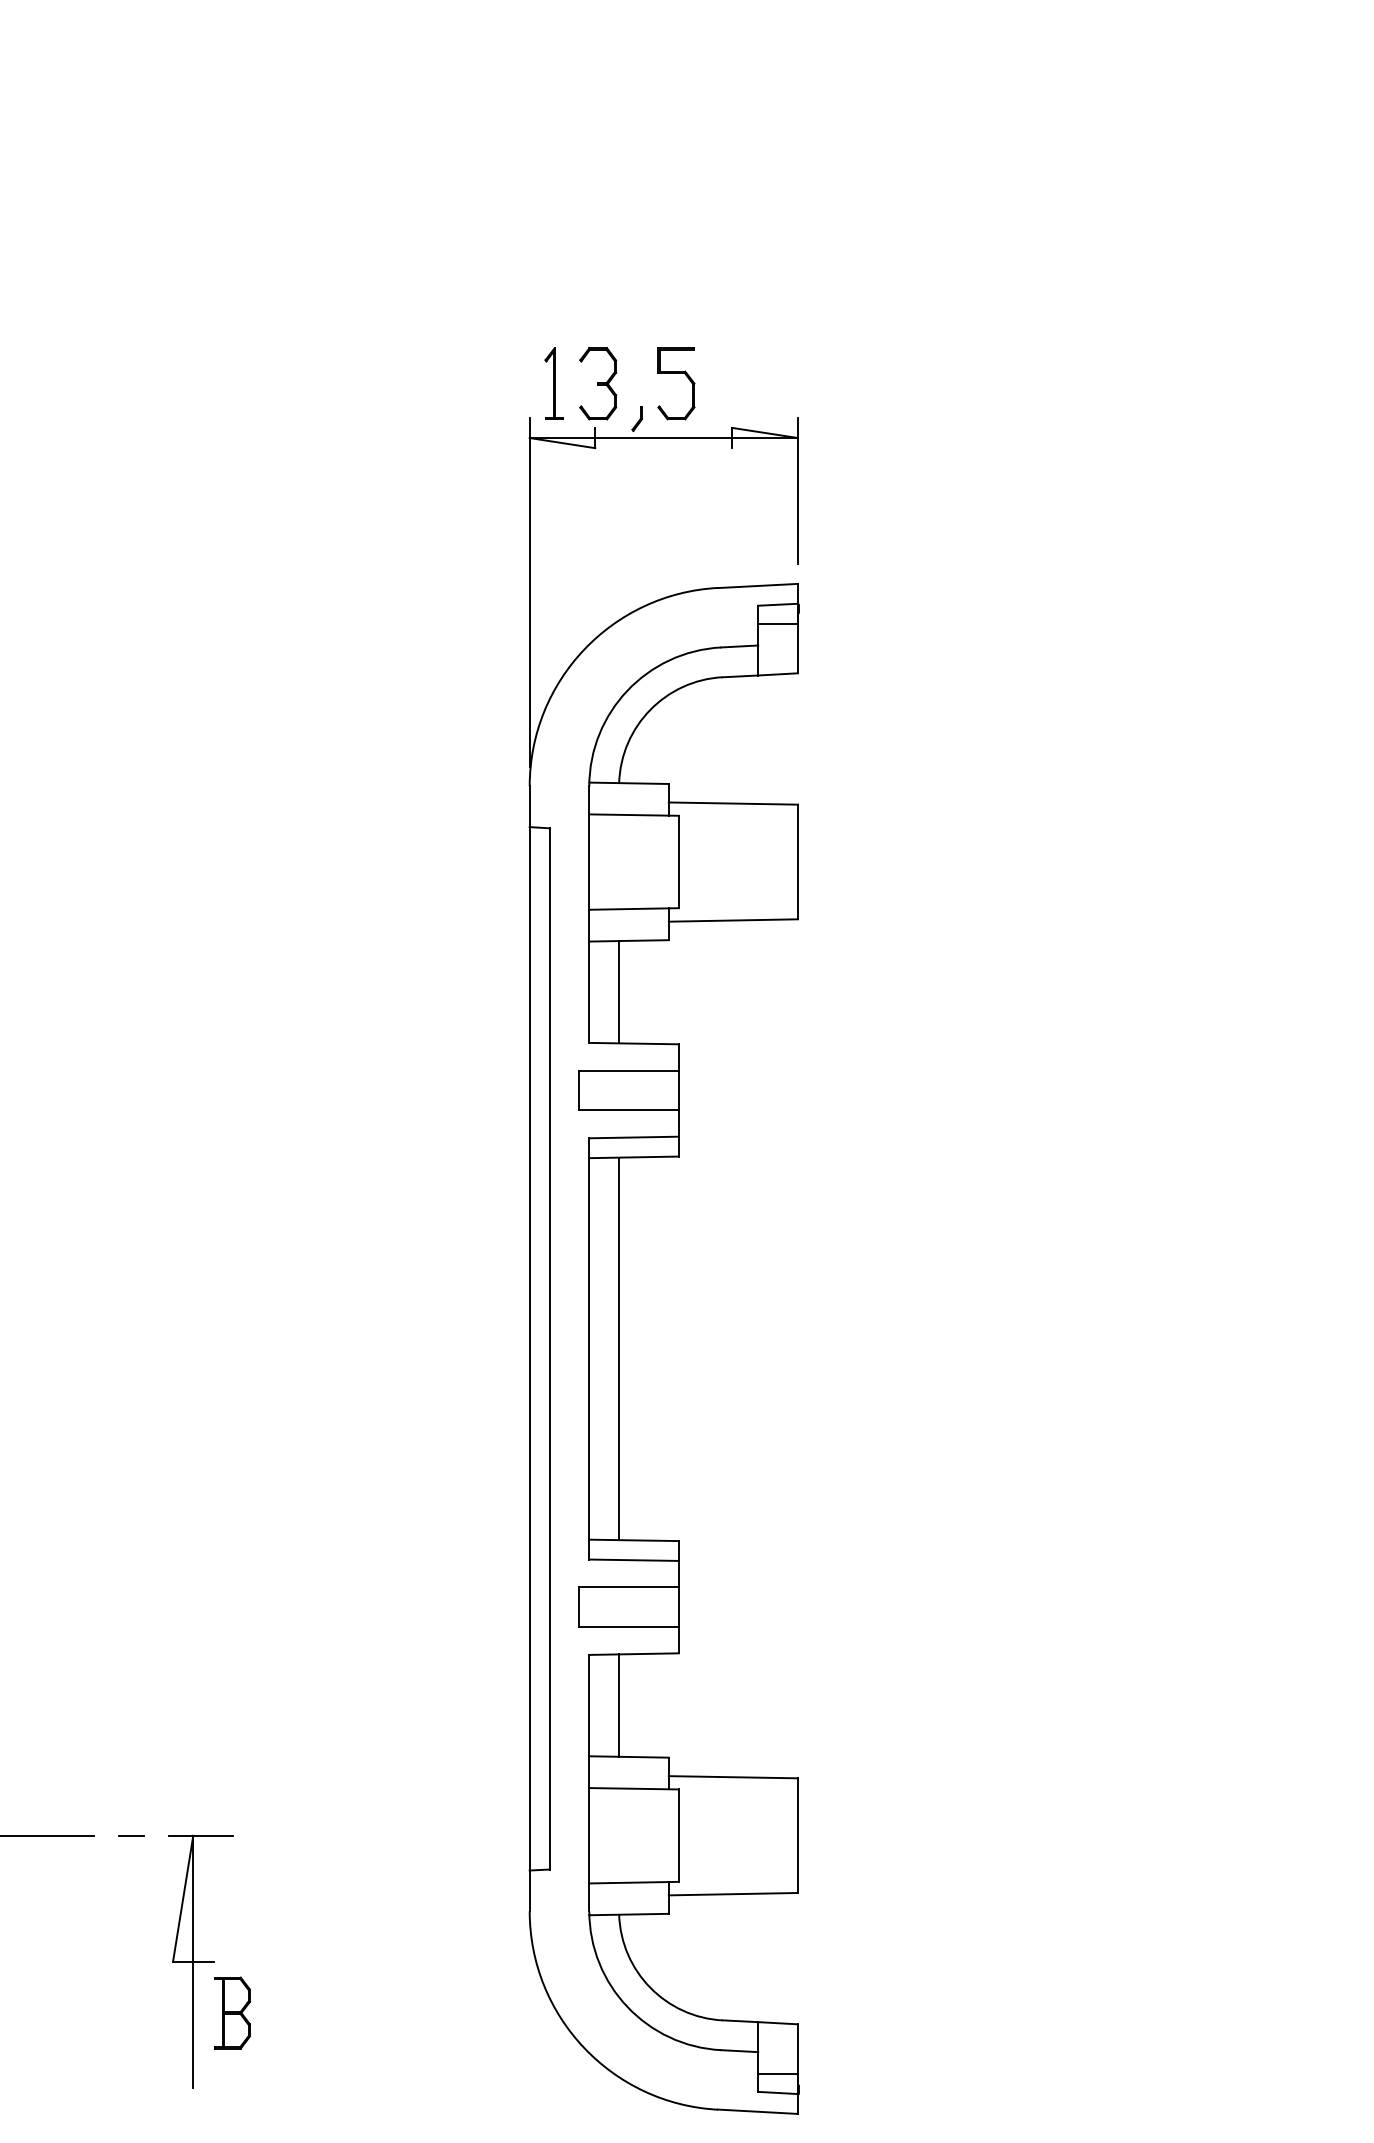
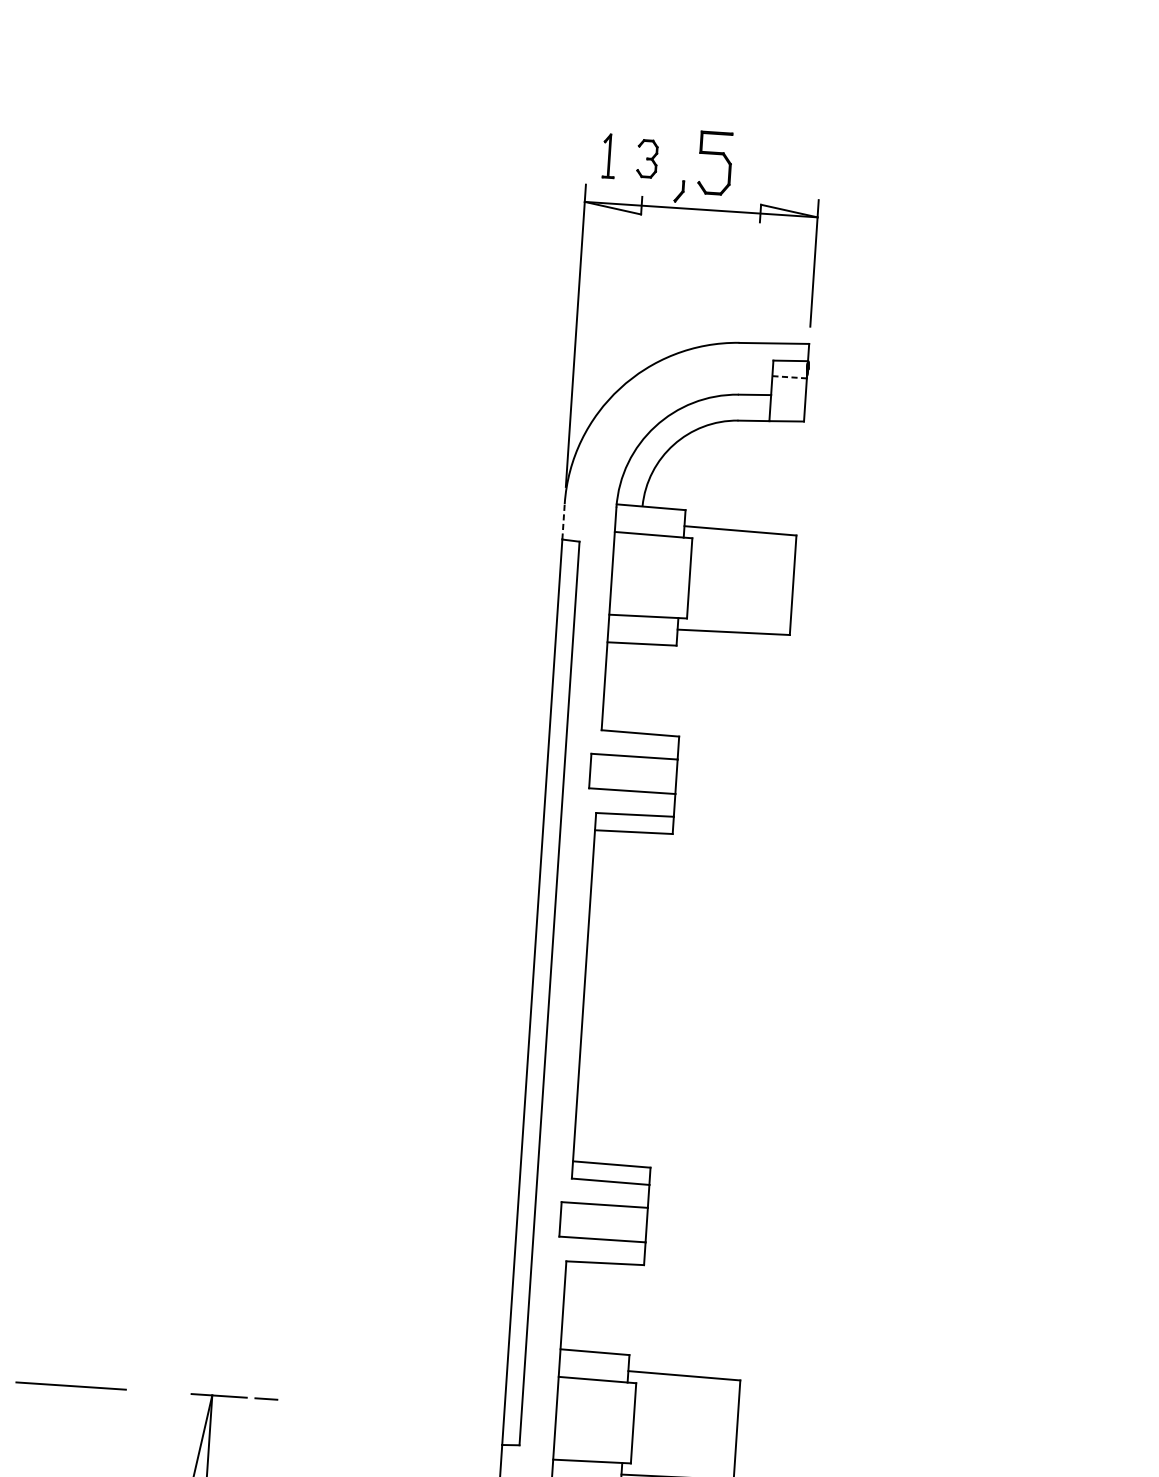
part: (553, 383) -> (608, 155), size x0.7
part: (598, 383) -> (647, 158), size x0.6
line: (778, 623) -> (790, 377), solid -> dashed
line: (529, 806) -> (563, 521), solid -> dashed
line: (619, 991) -> (630, 687), removed
line: (619, 1348) -> (610, 997), removed
line: (619, 1705) -> (589, 1306), removed
line: (131, 1835) -> (266, 1398), moved

